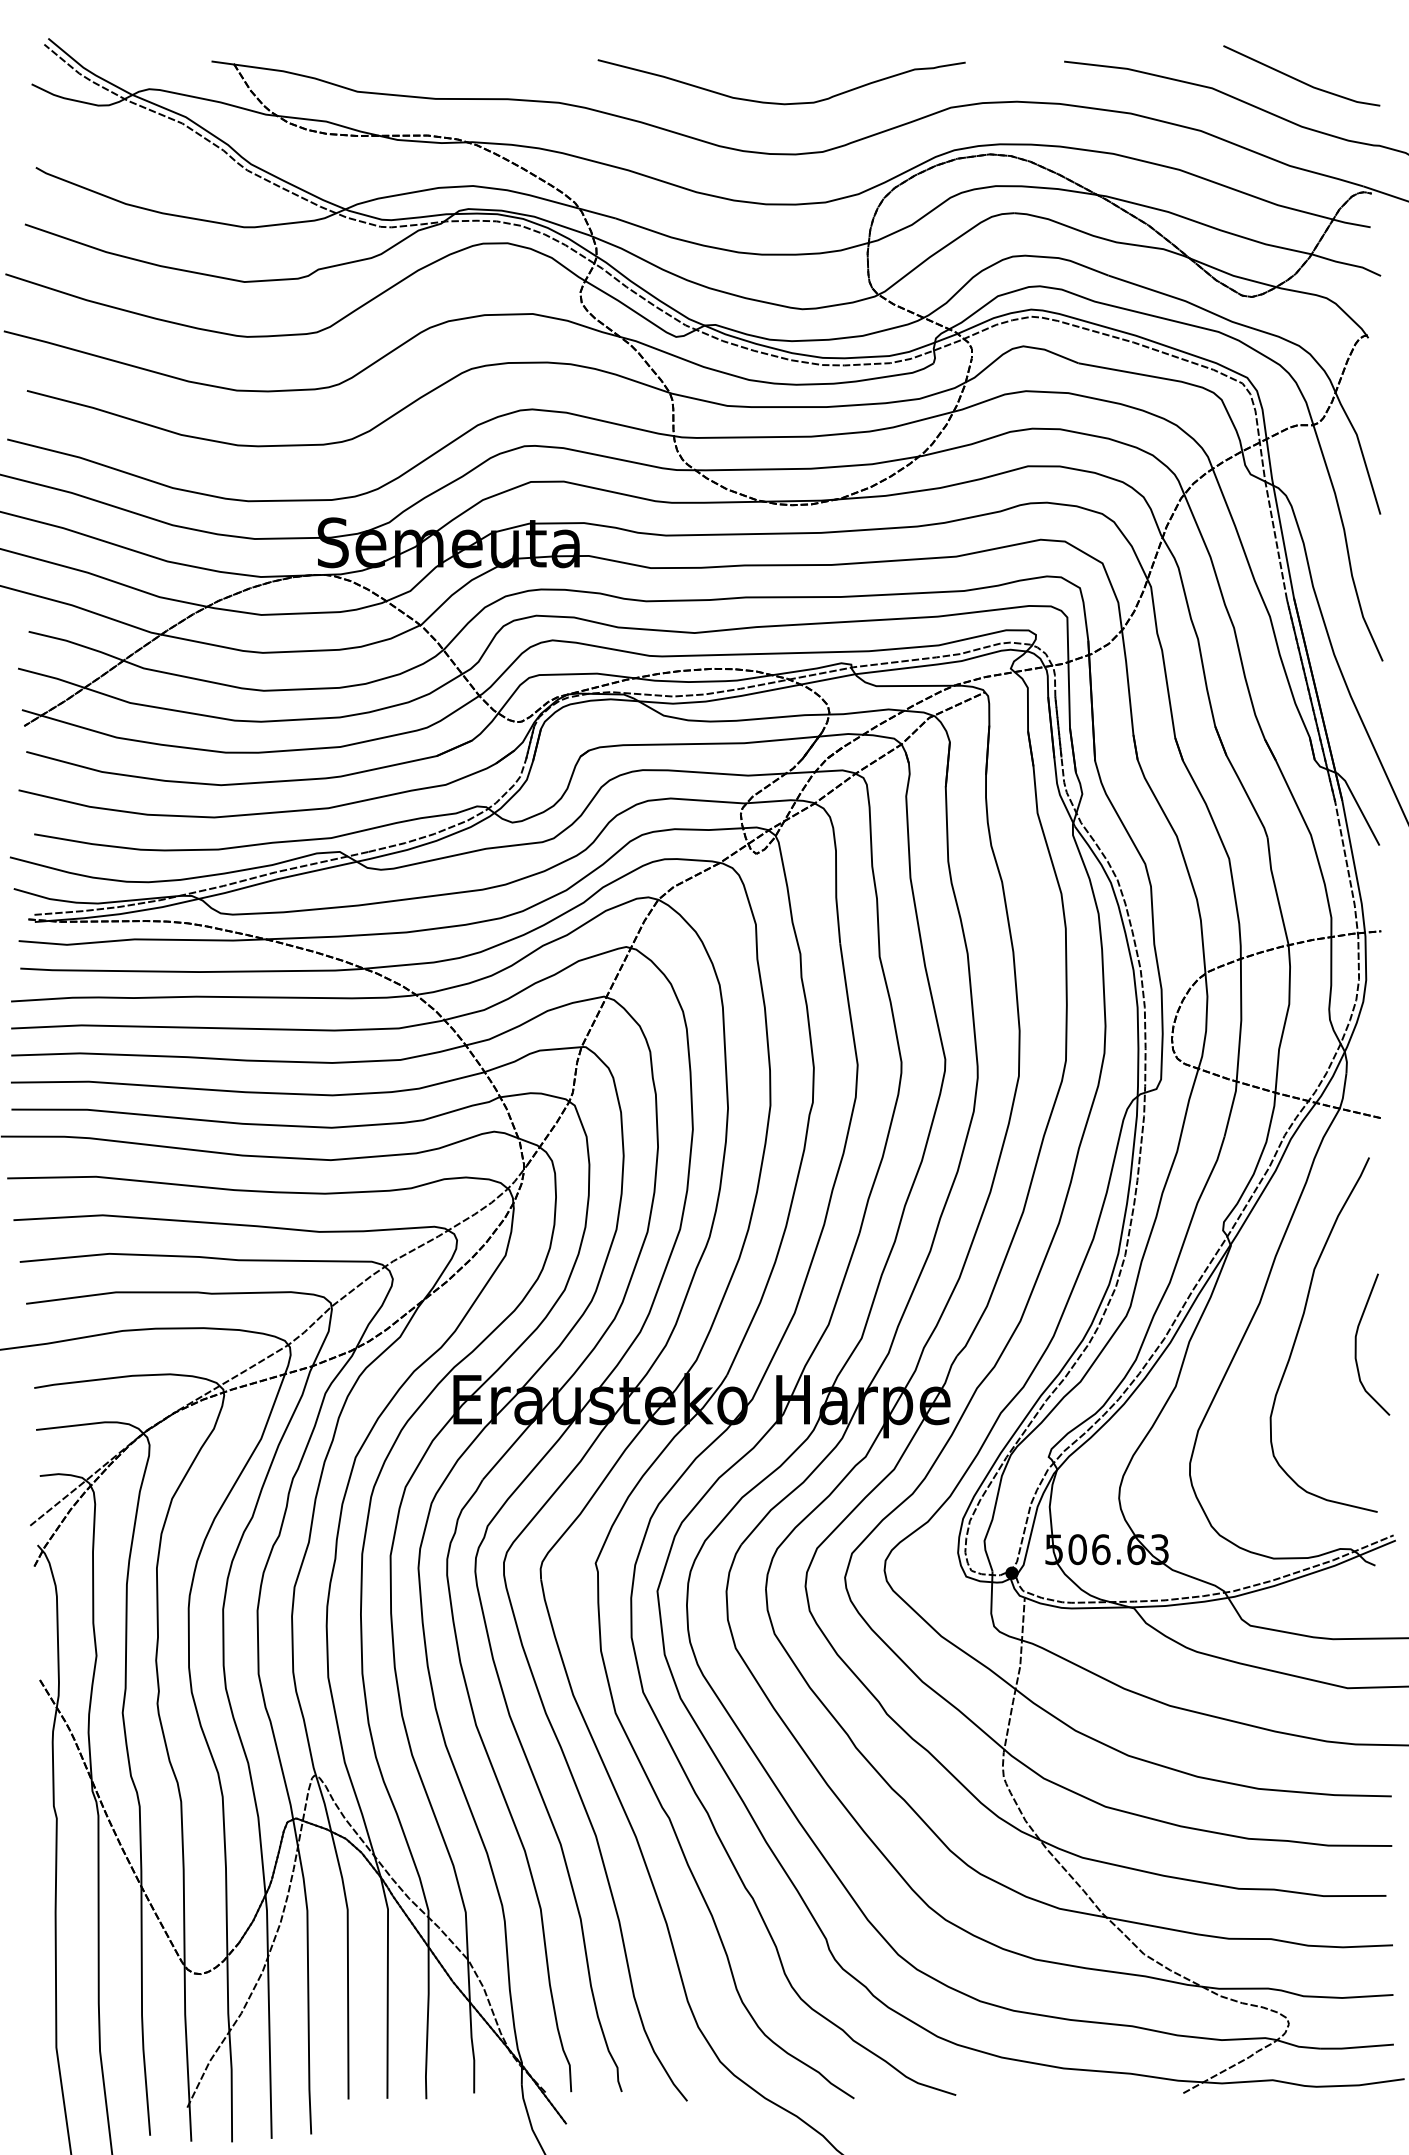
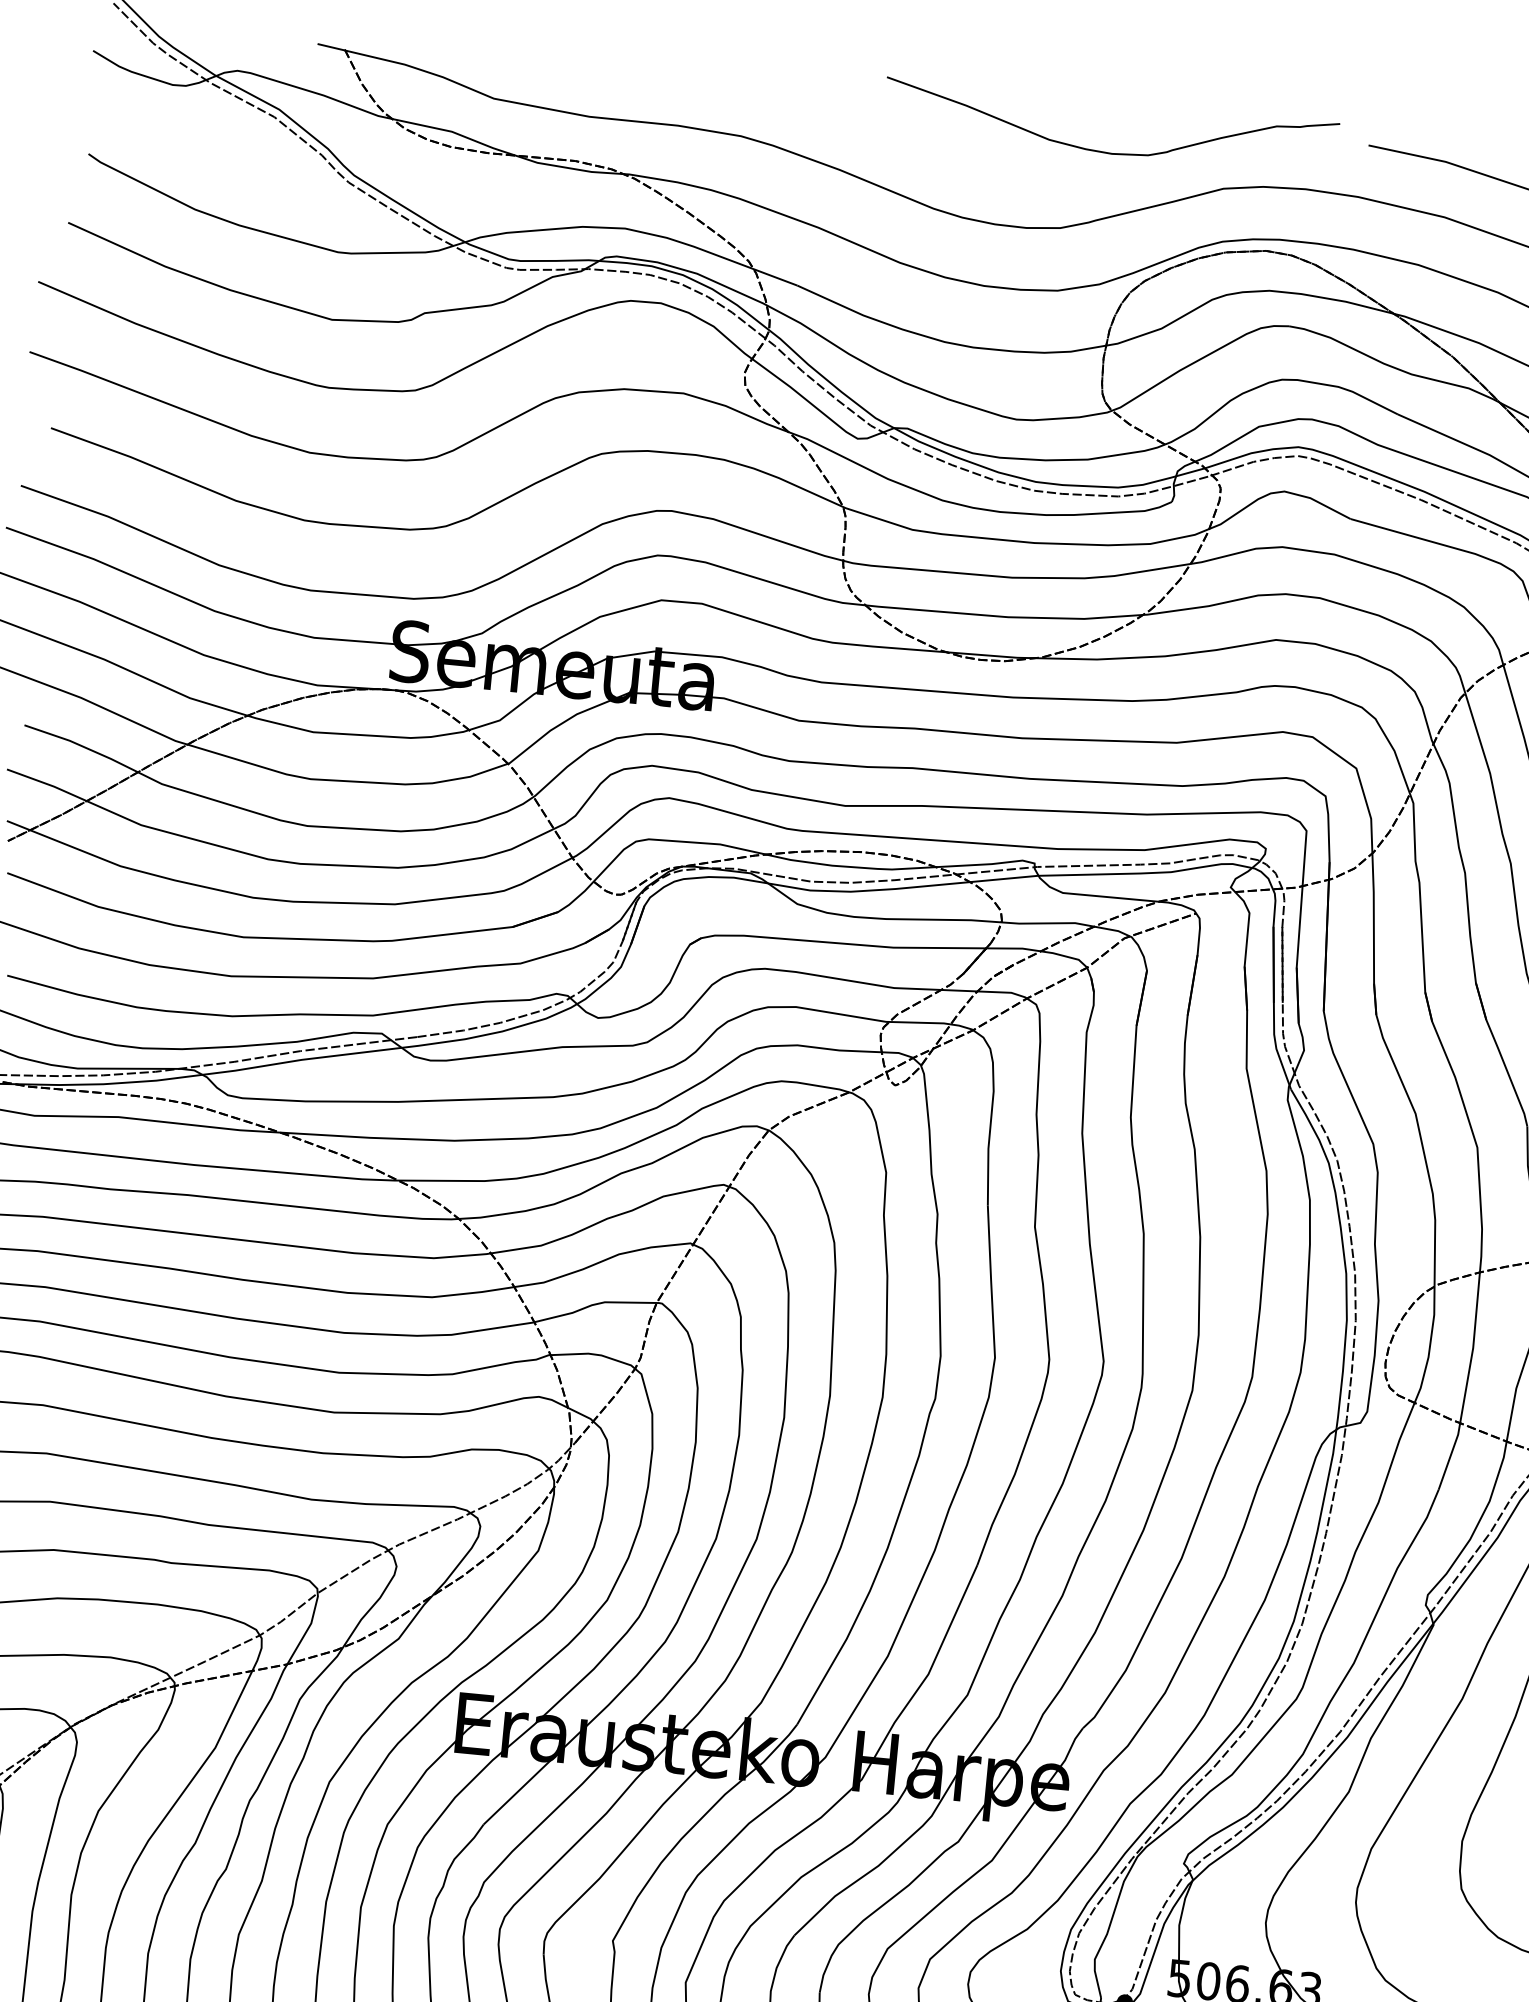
curve: (778, 102) -> (1104, 150), moved

